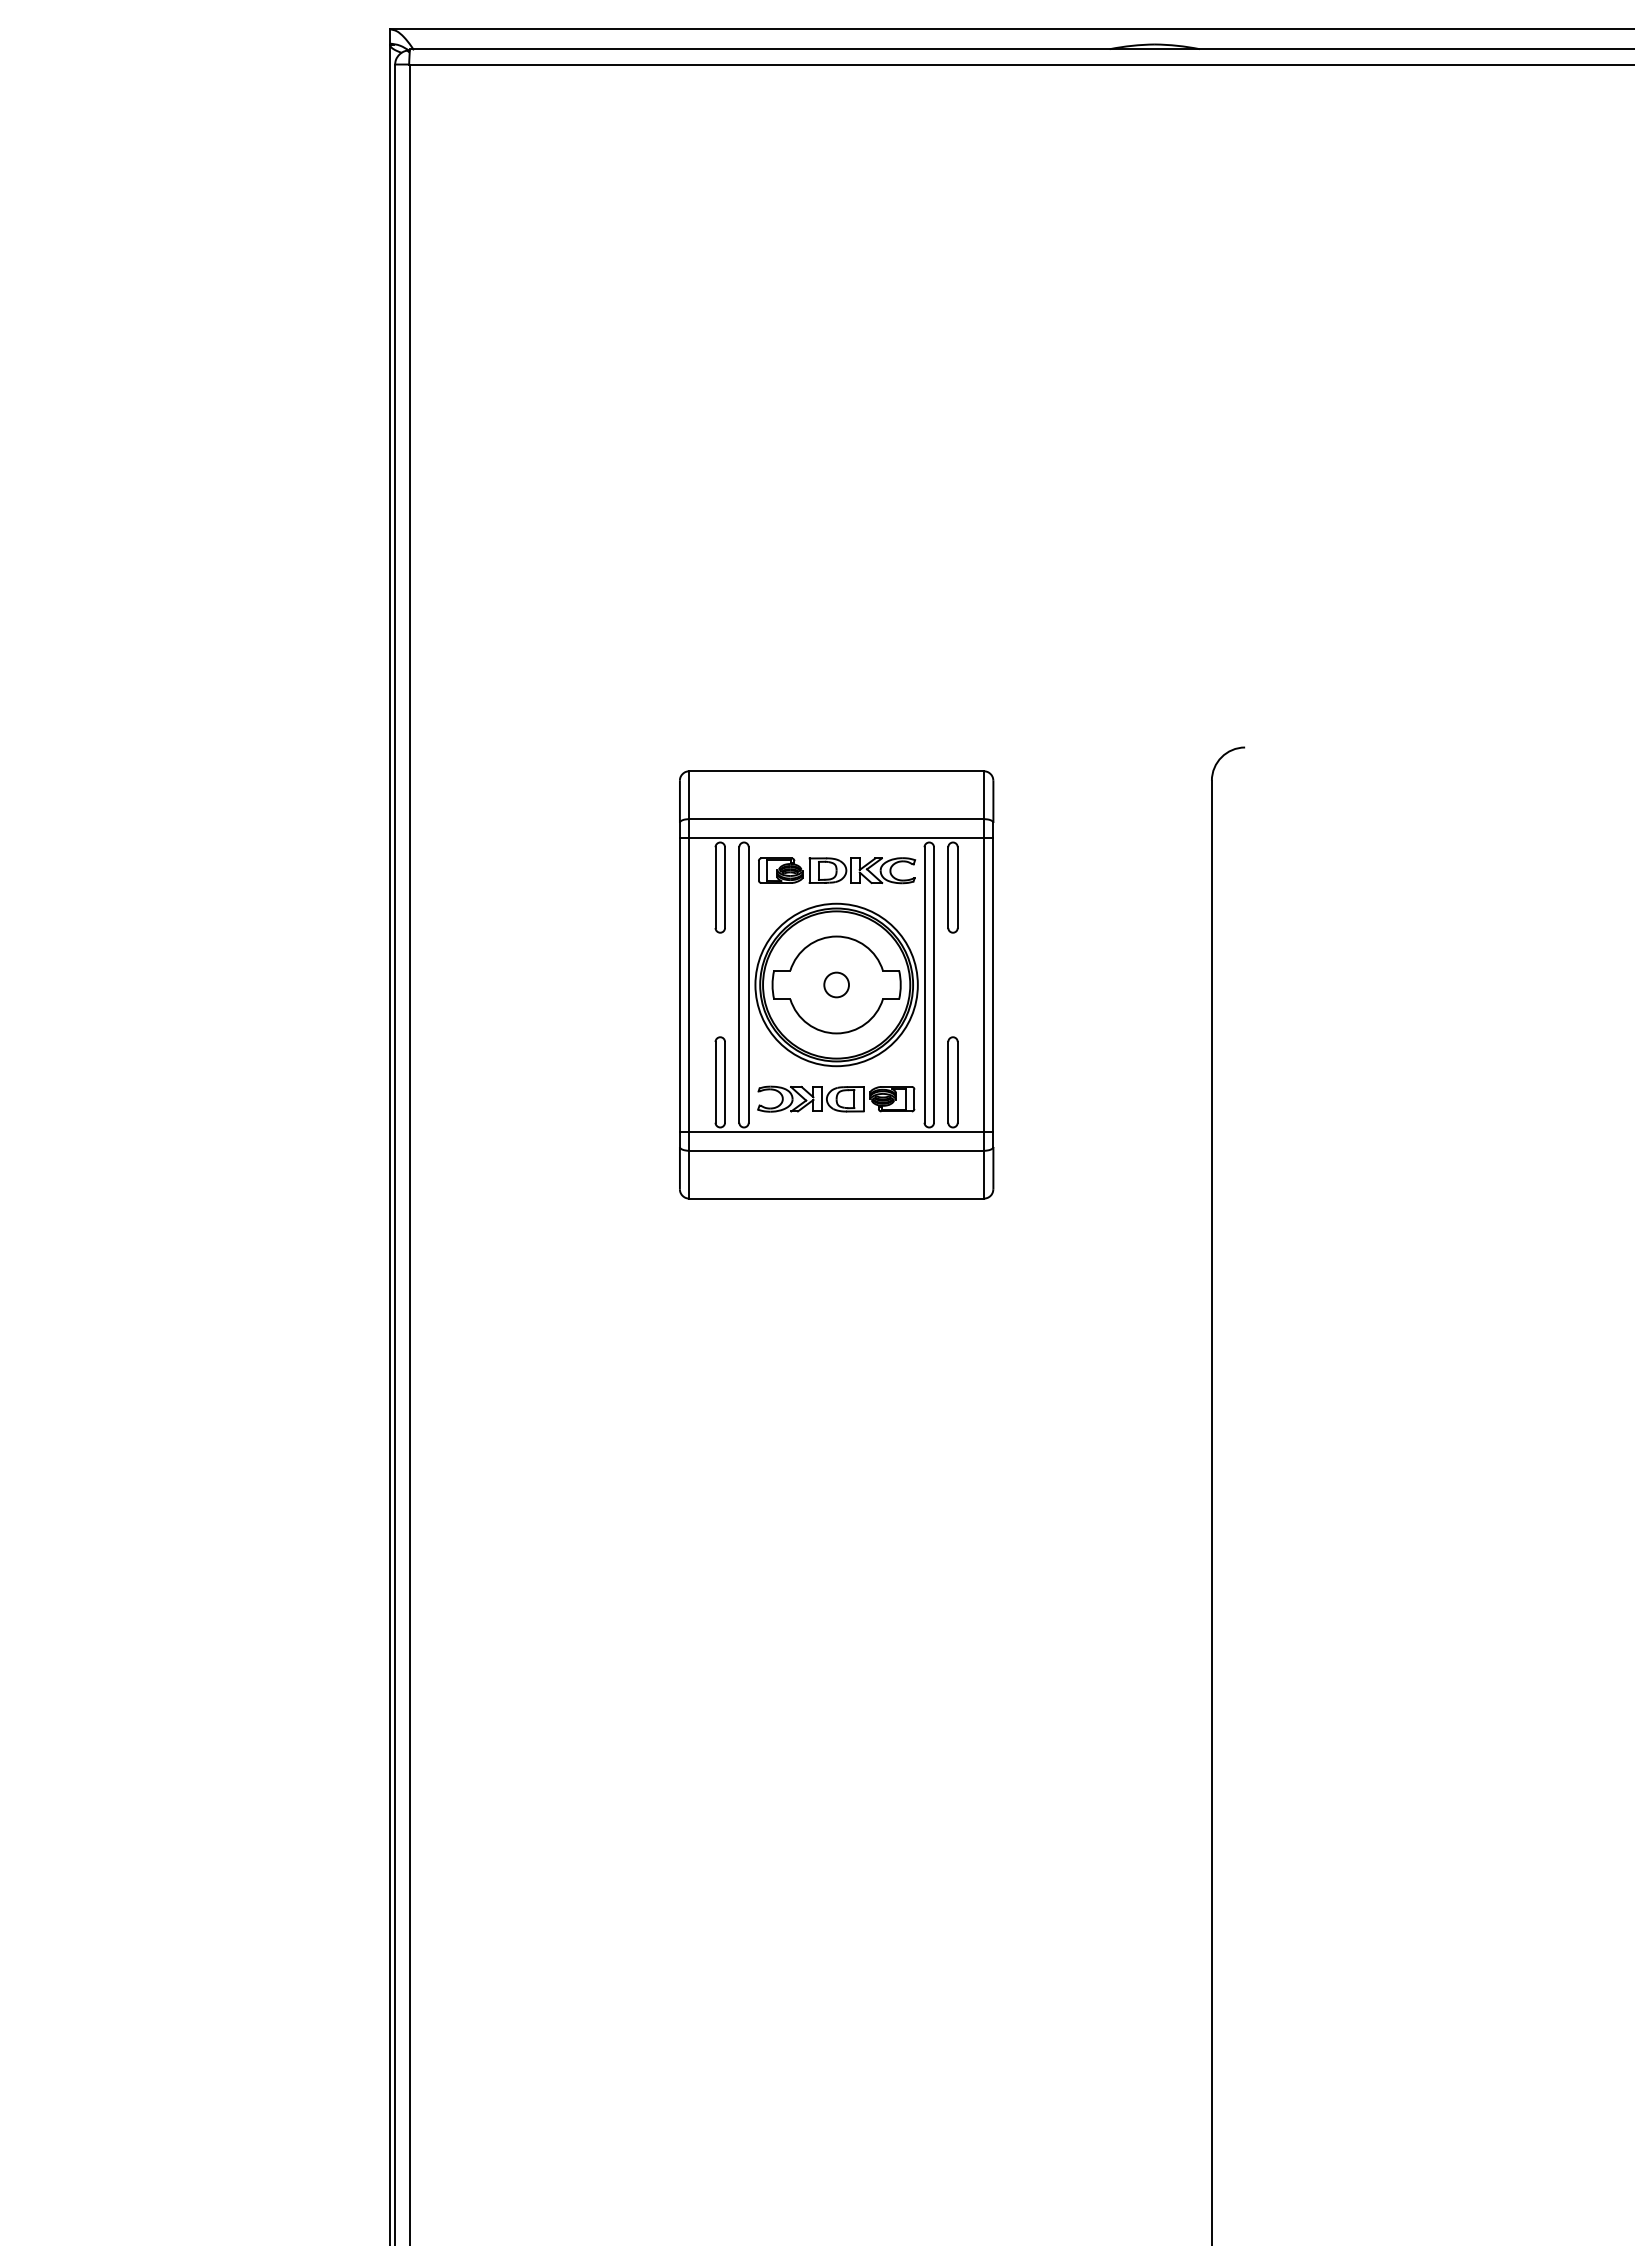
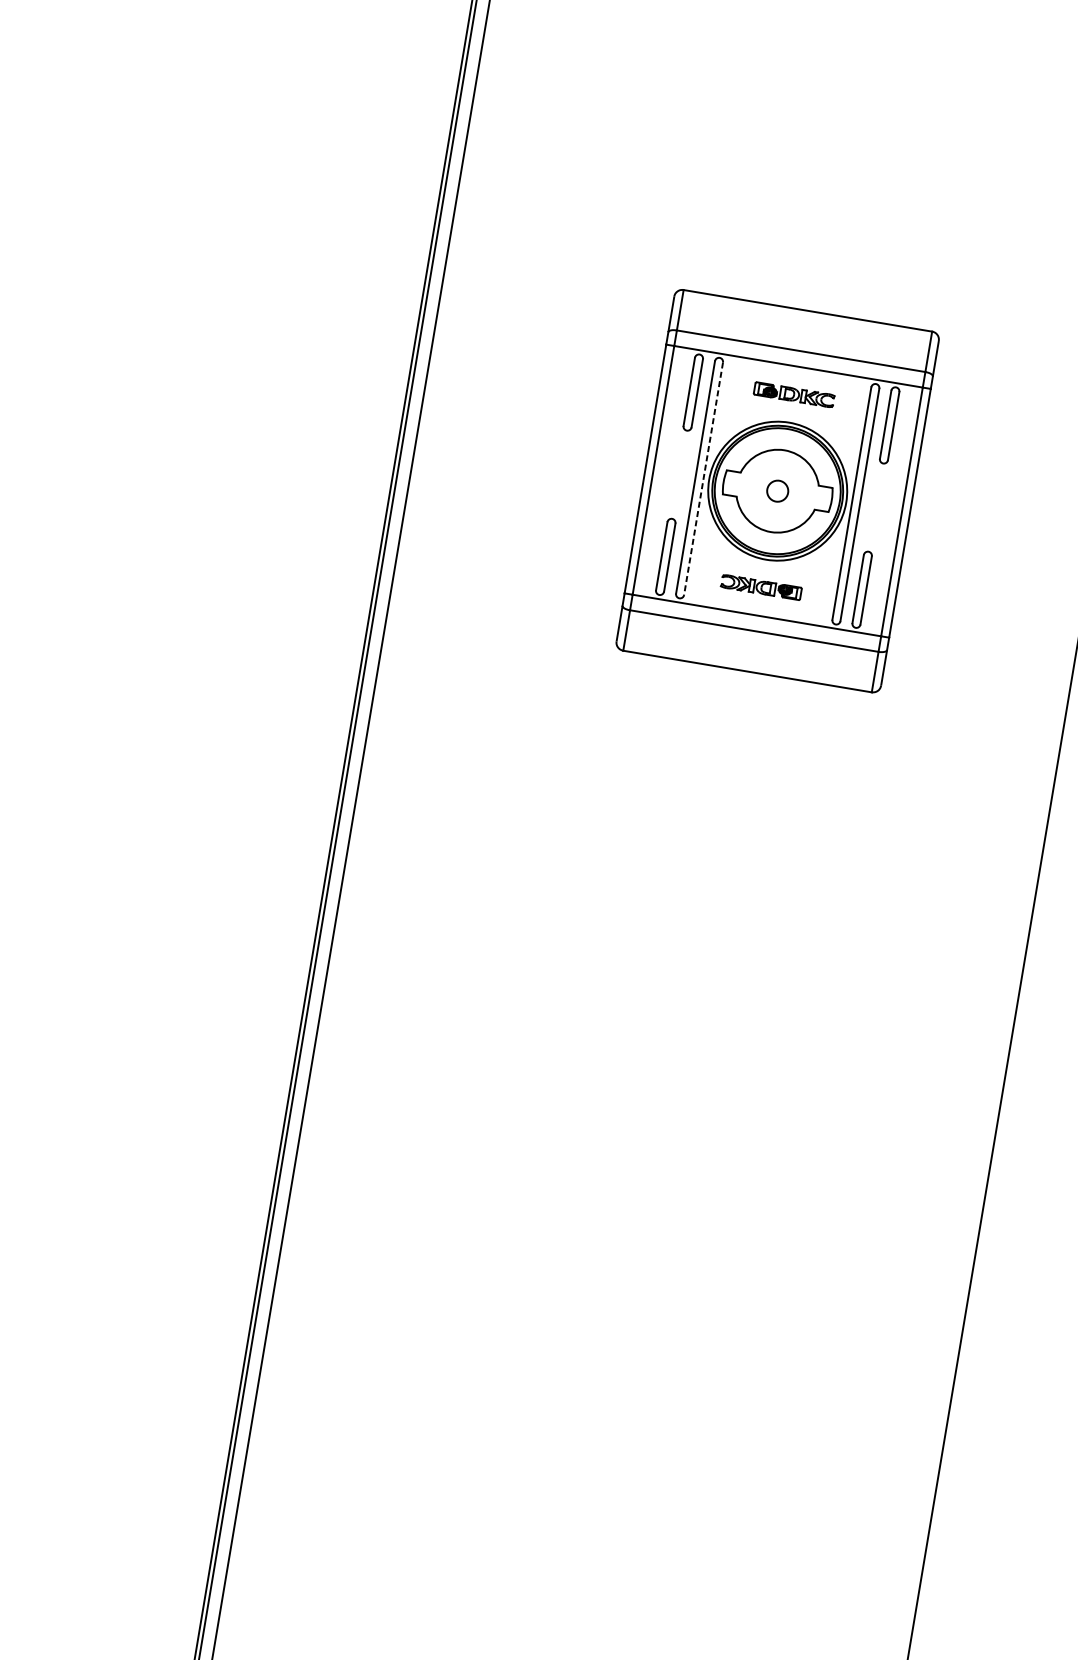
part: (837, 870) -> (794, 394), size x0.6
line: (748, 985) -> (703, 479), solid -> dashed
part: (836, 1098) -> (761, 586), size x0.6

